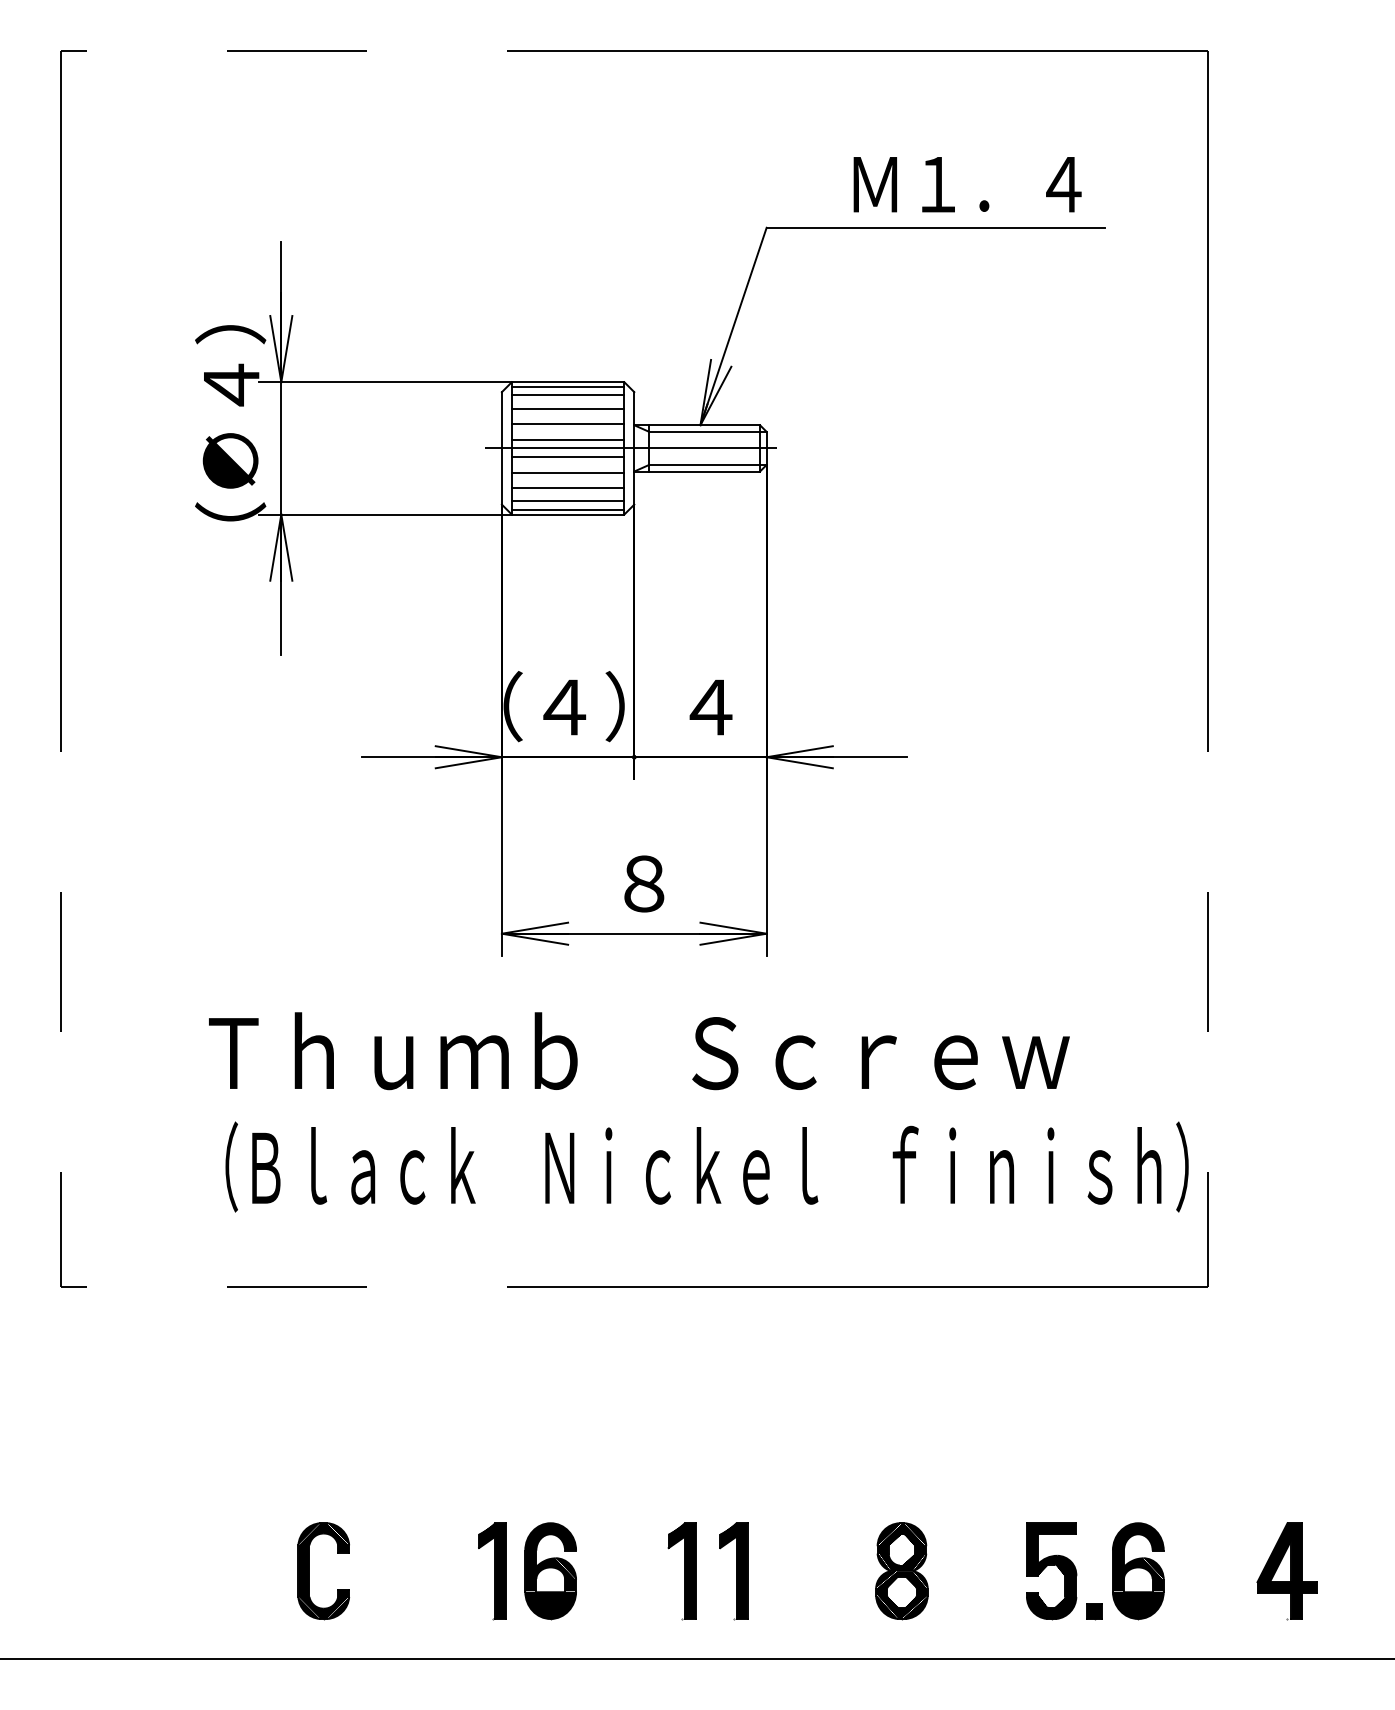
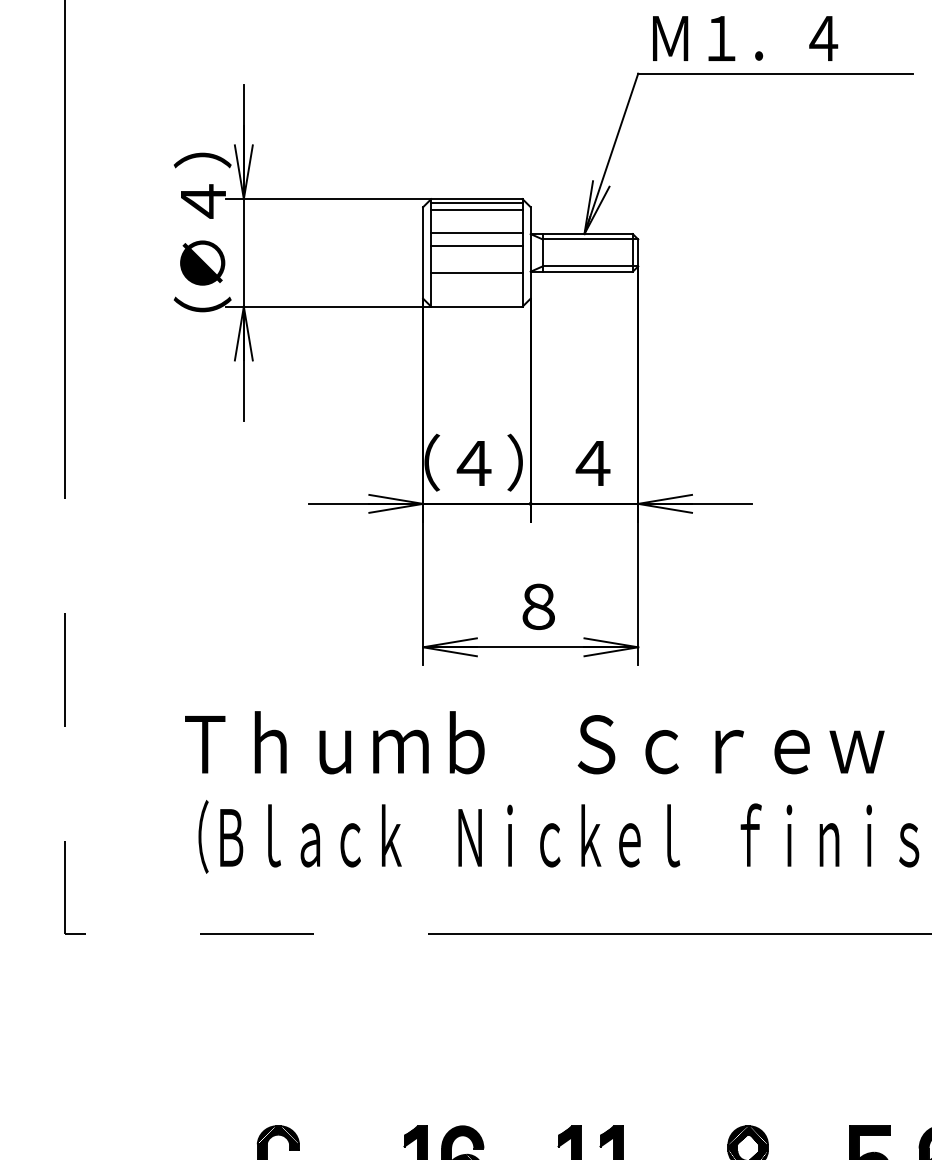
text: (967, 184) -> (745, 38), moved
line: (567, 408) -> (476, 220), removed
line: (630, 448) -> (527, 253), removed
line: (567, 456) -> (476, 259), removed
line: (567, 488) -> (476, 285), removed
line: (567, 501) -> (476, 296), removed
line: (567, 509) -> (476, 302), removed

